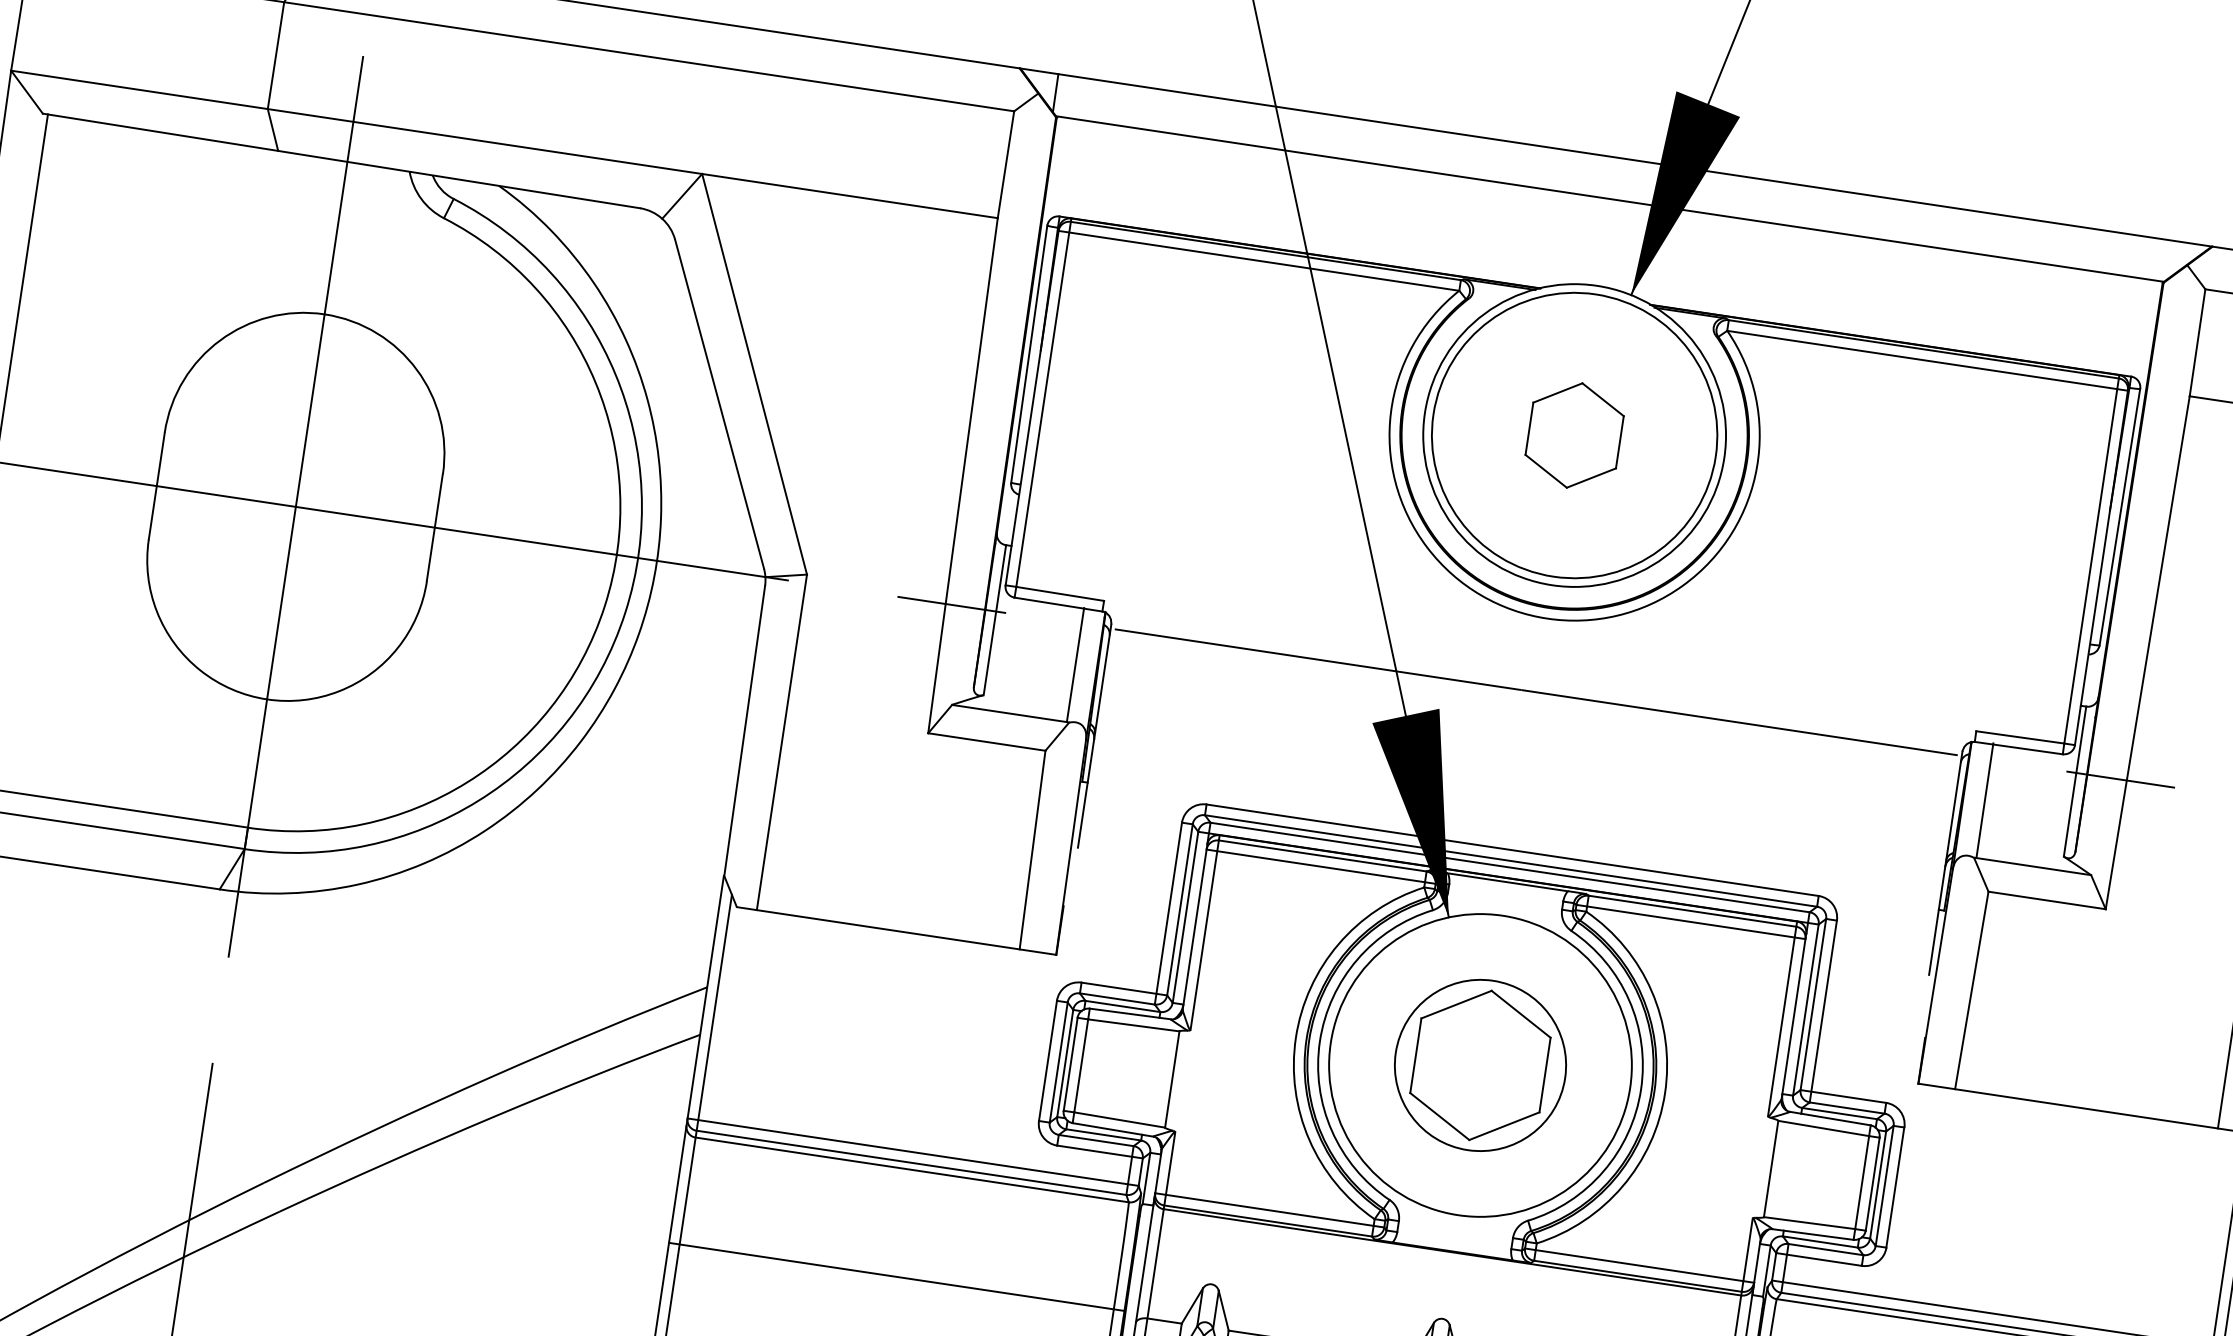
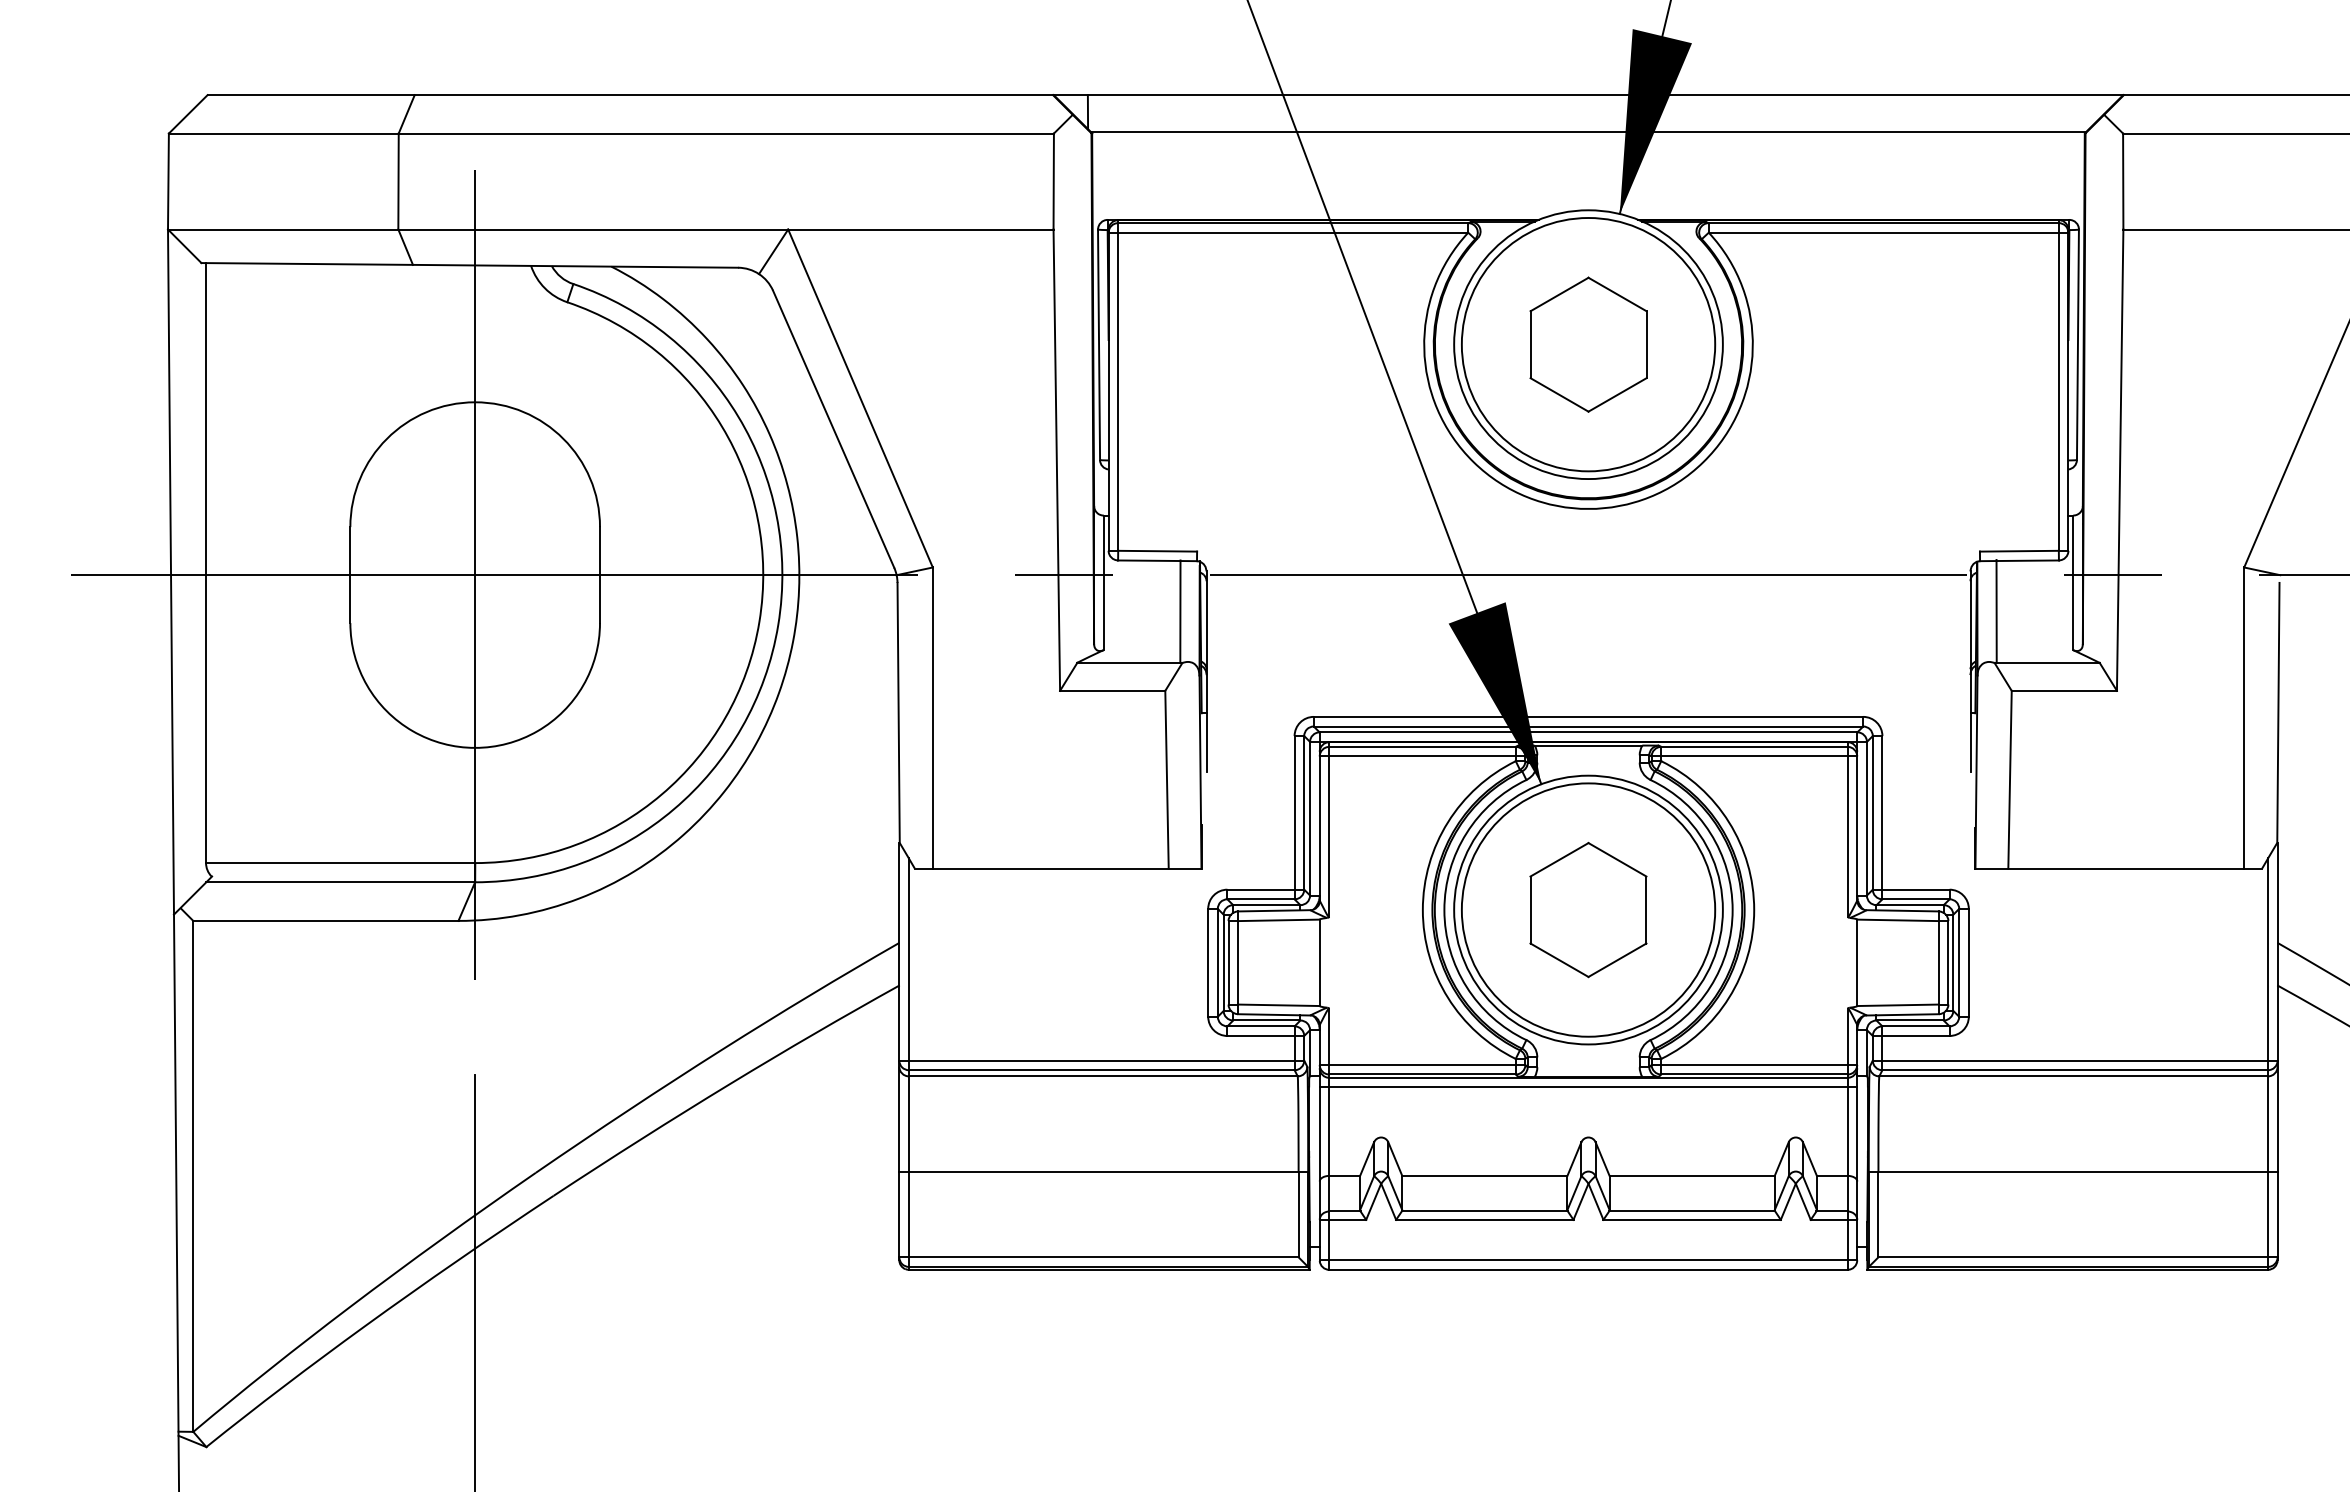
part: (1574, 435) -> (1588, 344), size x1.43
circle: (1480, 1064) -> (1588, 909), size x1.67
line: (1450, 1263) -> (1588, 1087), added

